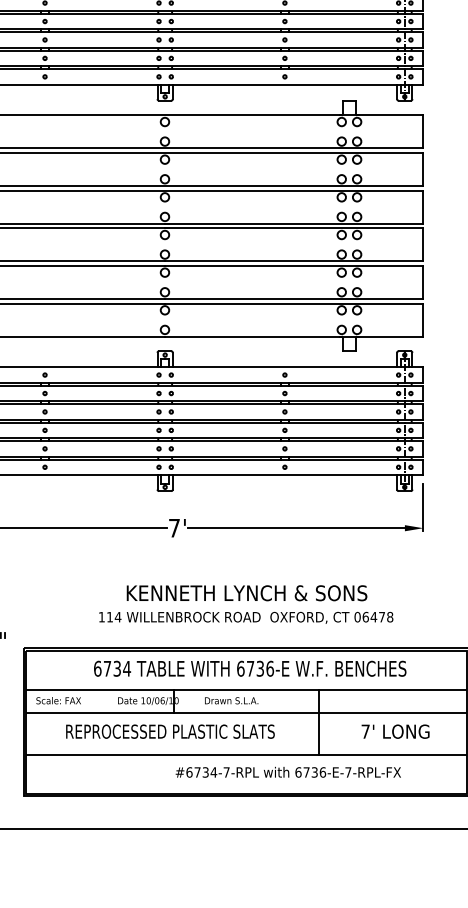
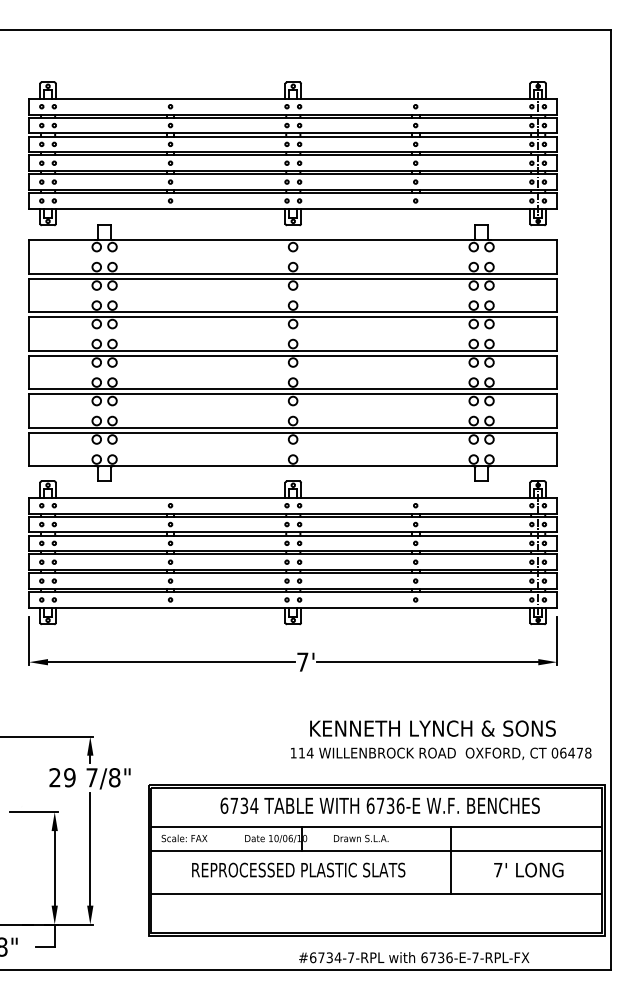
text: (246, 593) -> (432, 728), moved
text: (246, 617) -> (441, 753), moved
text: (288, 772) -> (414, 957), moved

